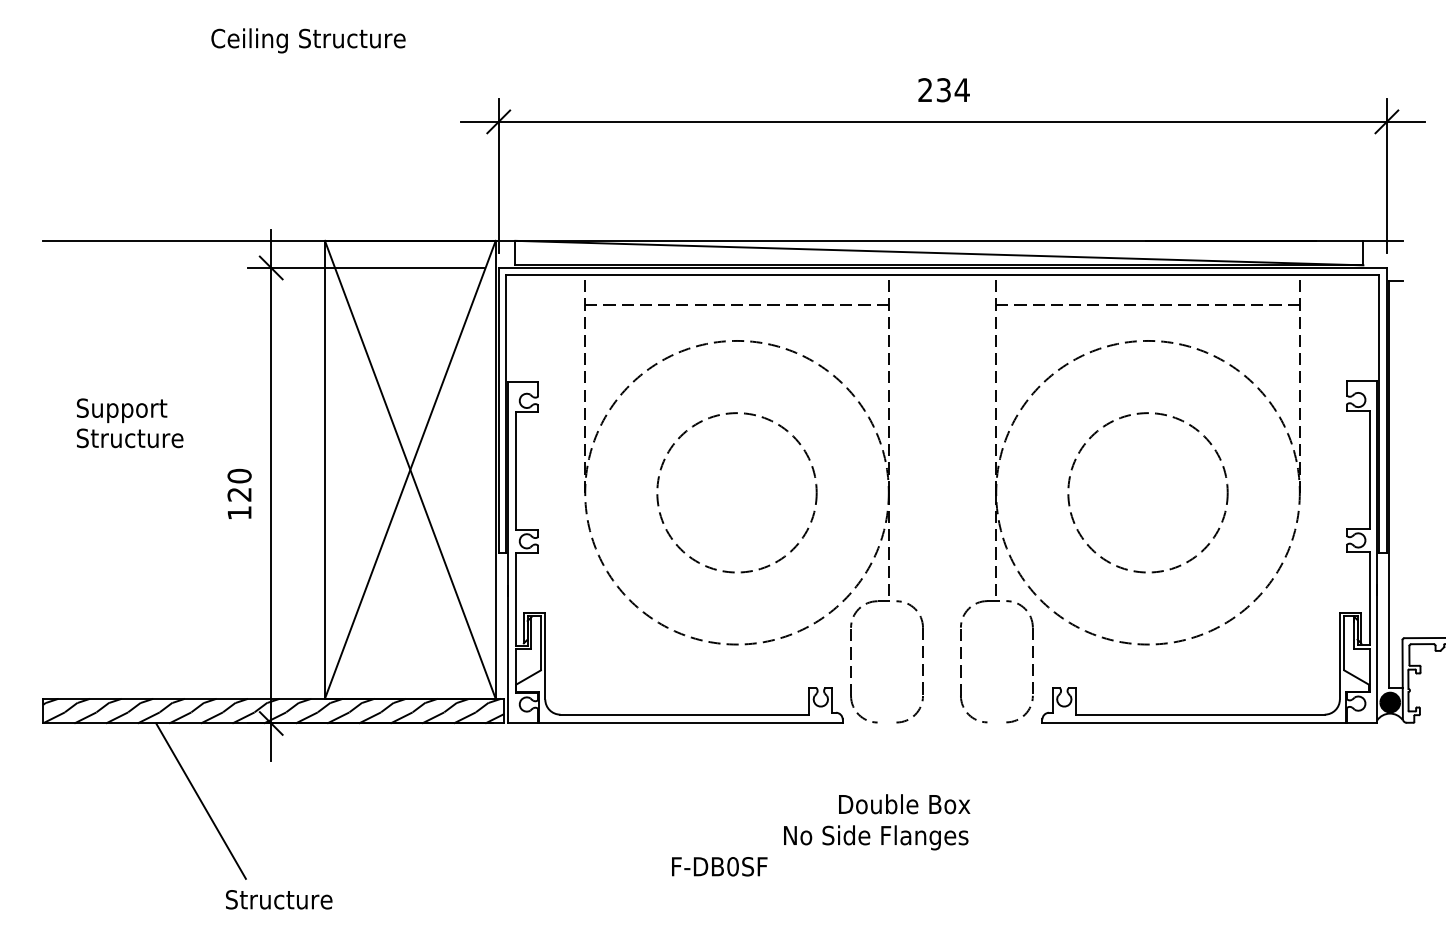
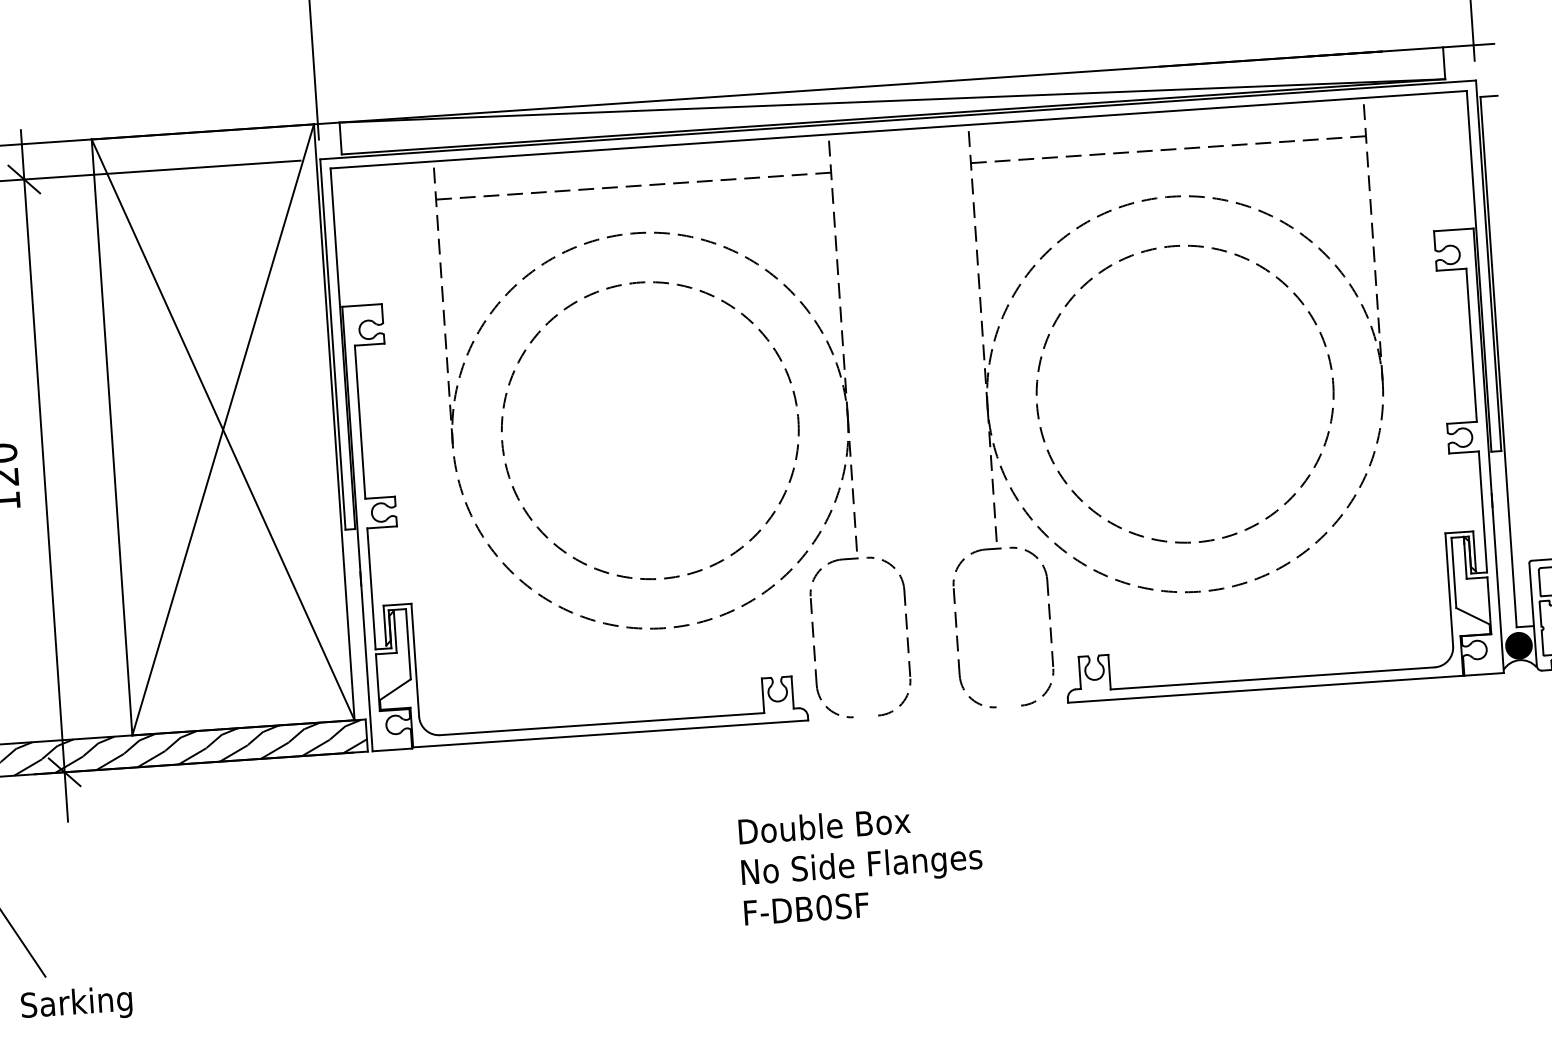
circle: (736, 492) -> (649, 430), size x1.43
circle: (1147, 492) -> (1184, 393), size x1.43
text: (904, 804) -> (824, 826), moved
text: (719, 866) -> (806, 908), moved
text: (285, 901) -> (99, 1002), Structure -> Sarking

